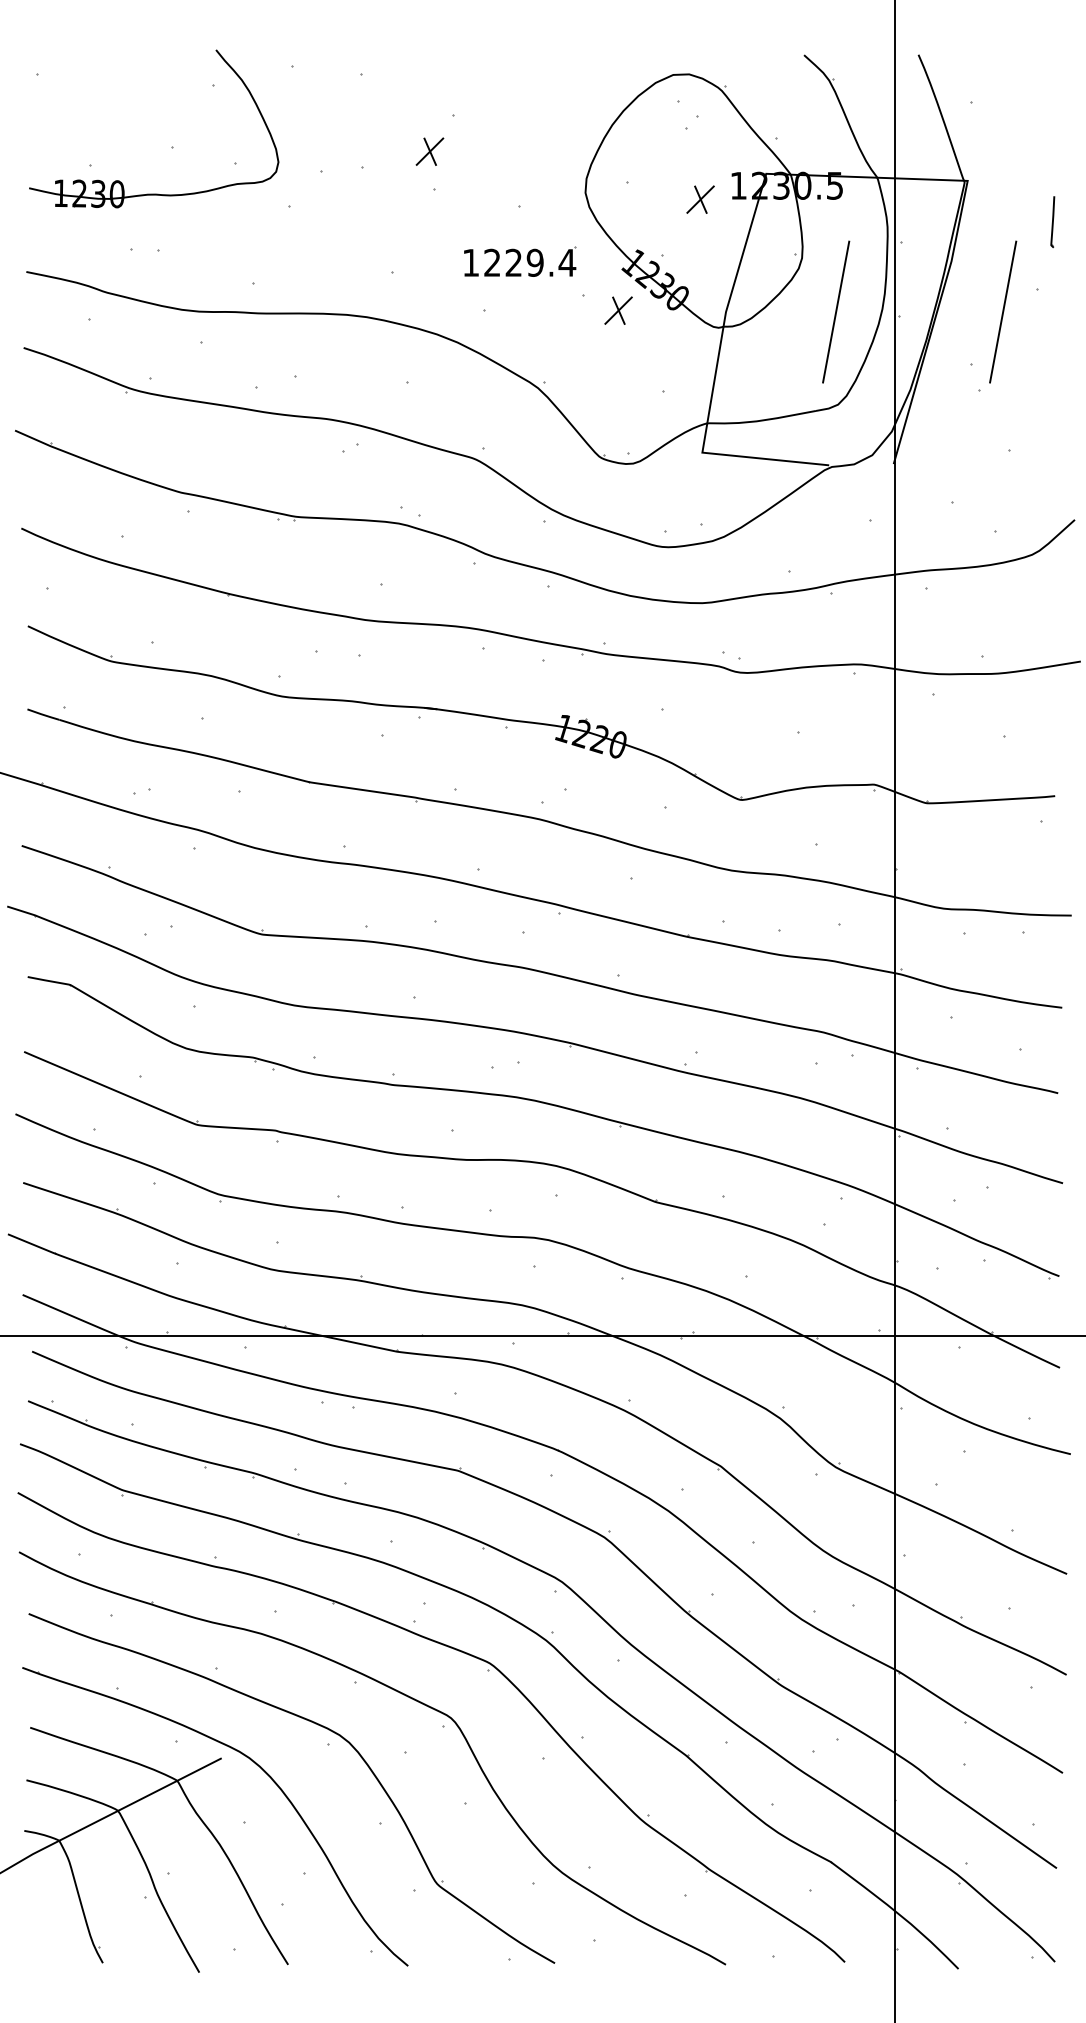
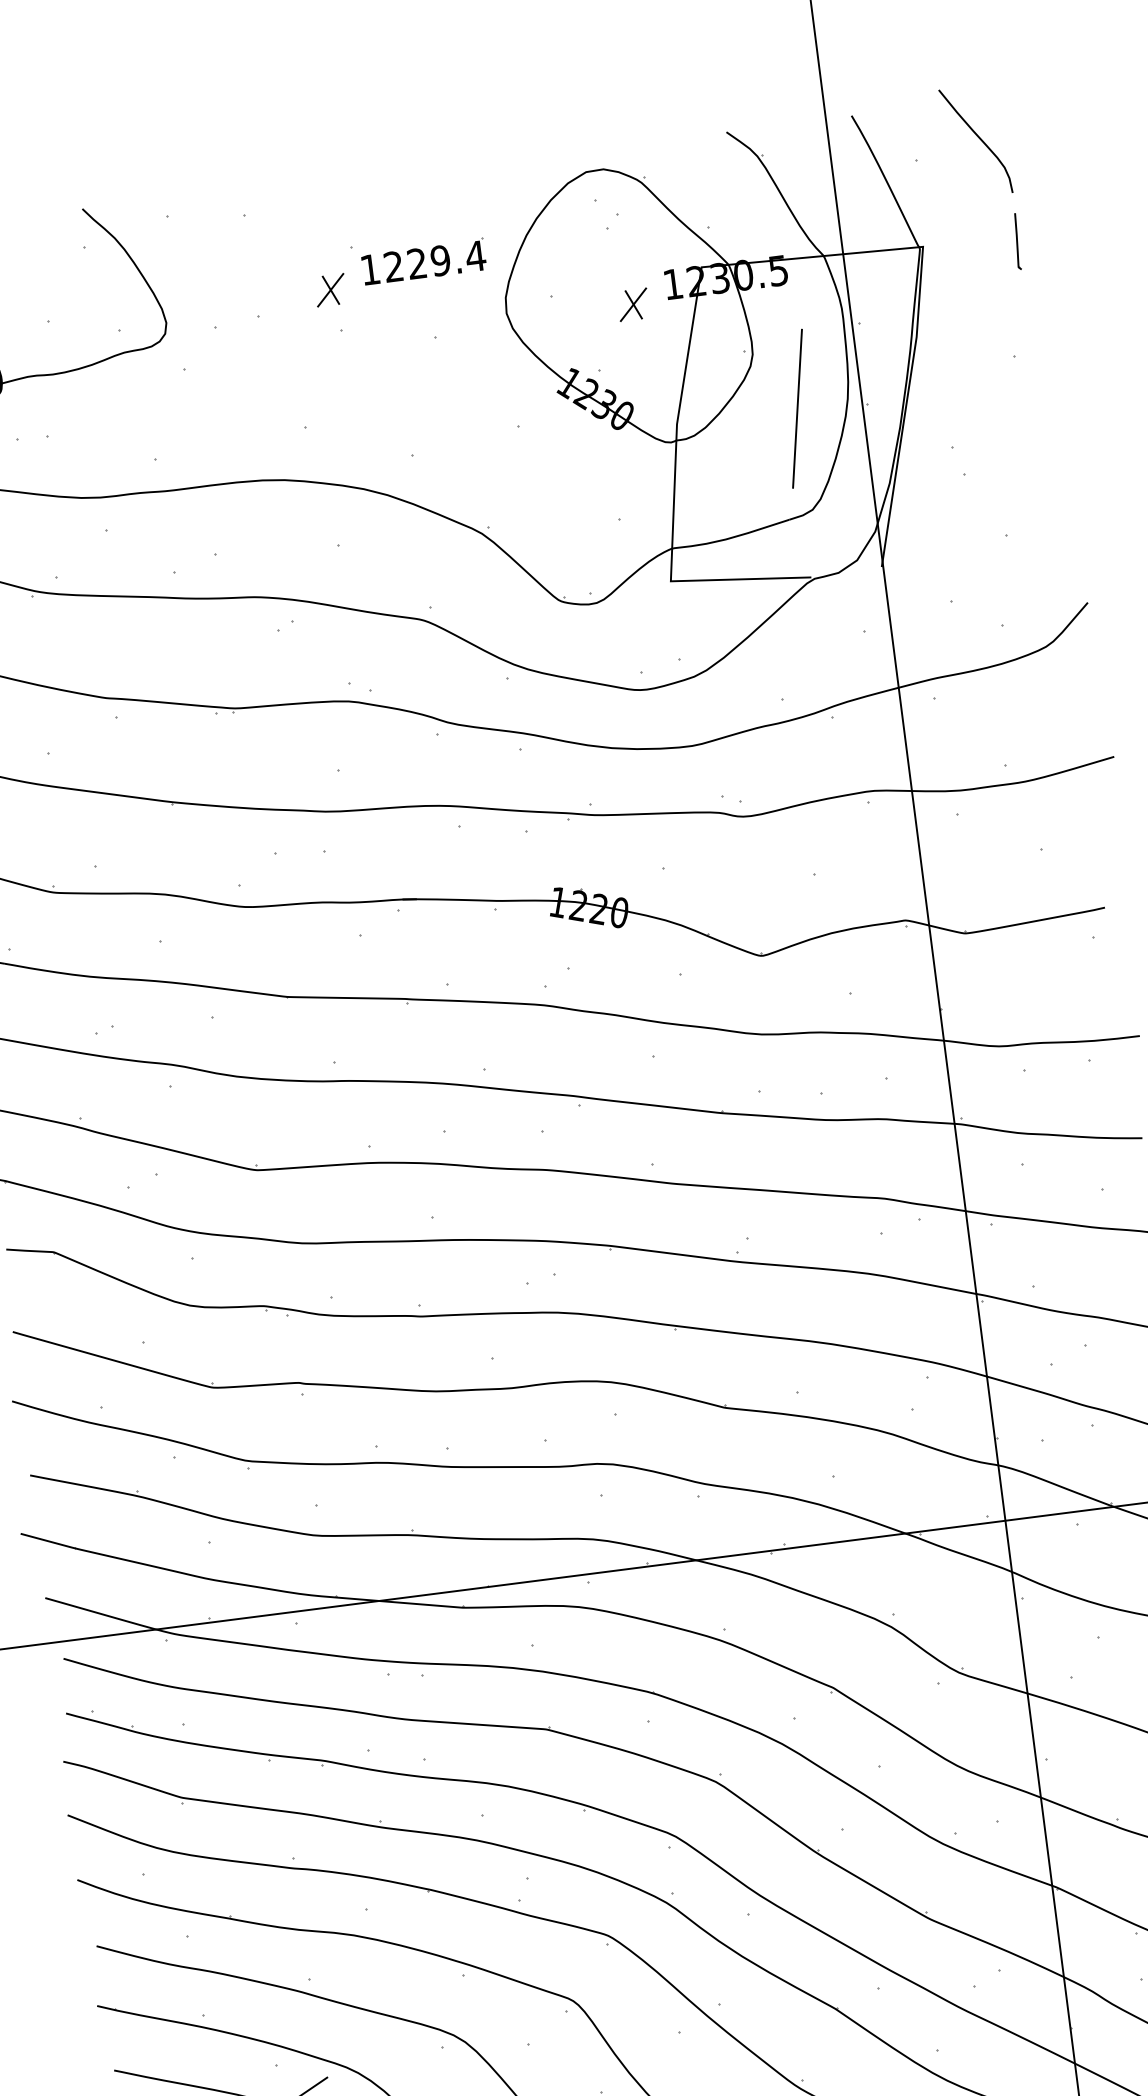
curve: (1029, 89) -> (977, 138), added
part: (1052, 222) -> (1016, 242), moved
part: (520, 261) -> (424, 261), moved
part: (618, 310) -> (559, 437), removed
line: (1003, 311) -> (980, 384), removed

